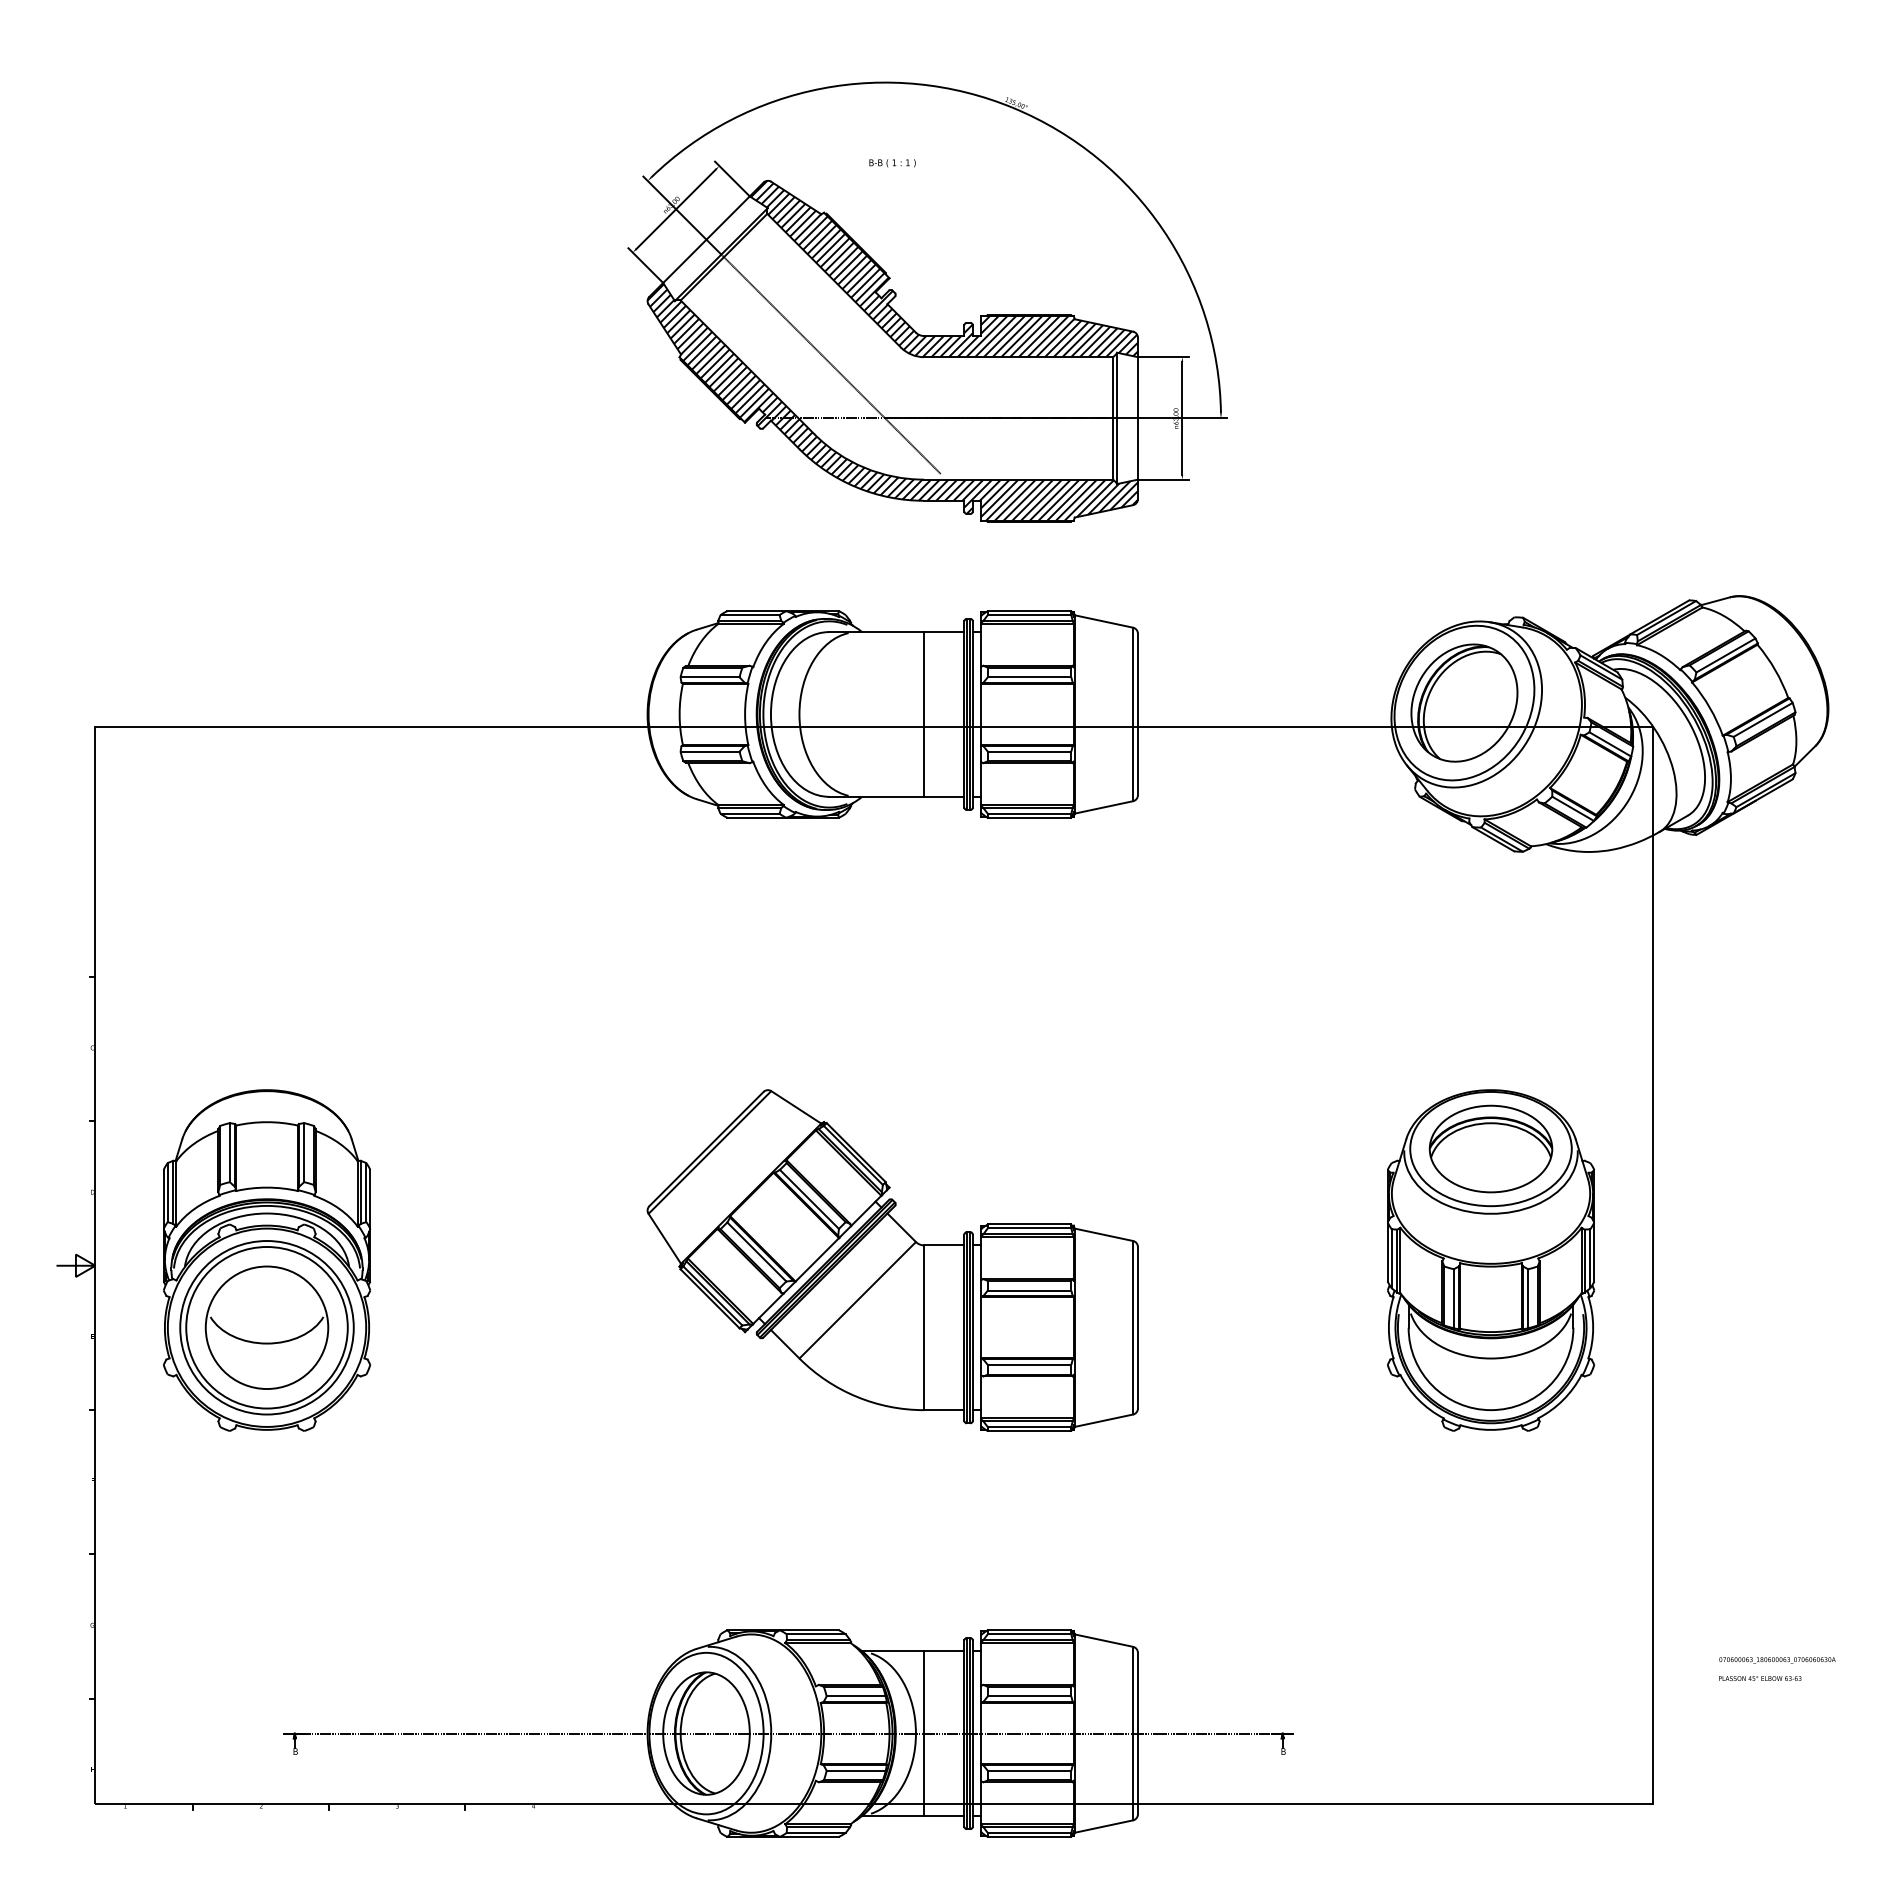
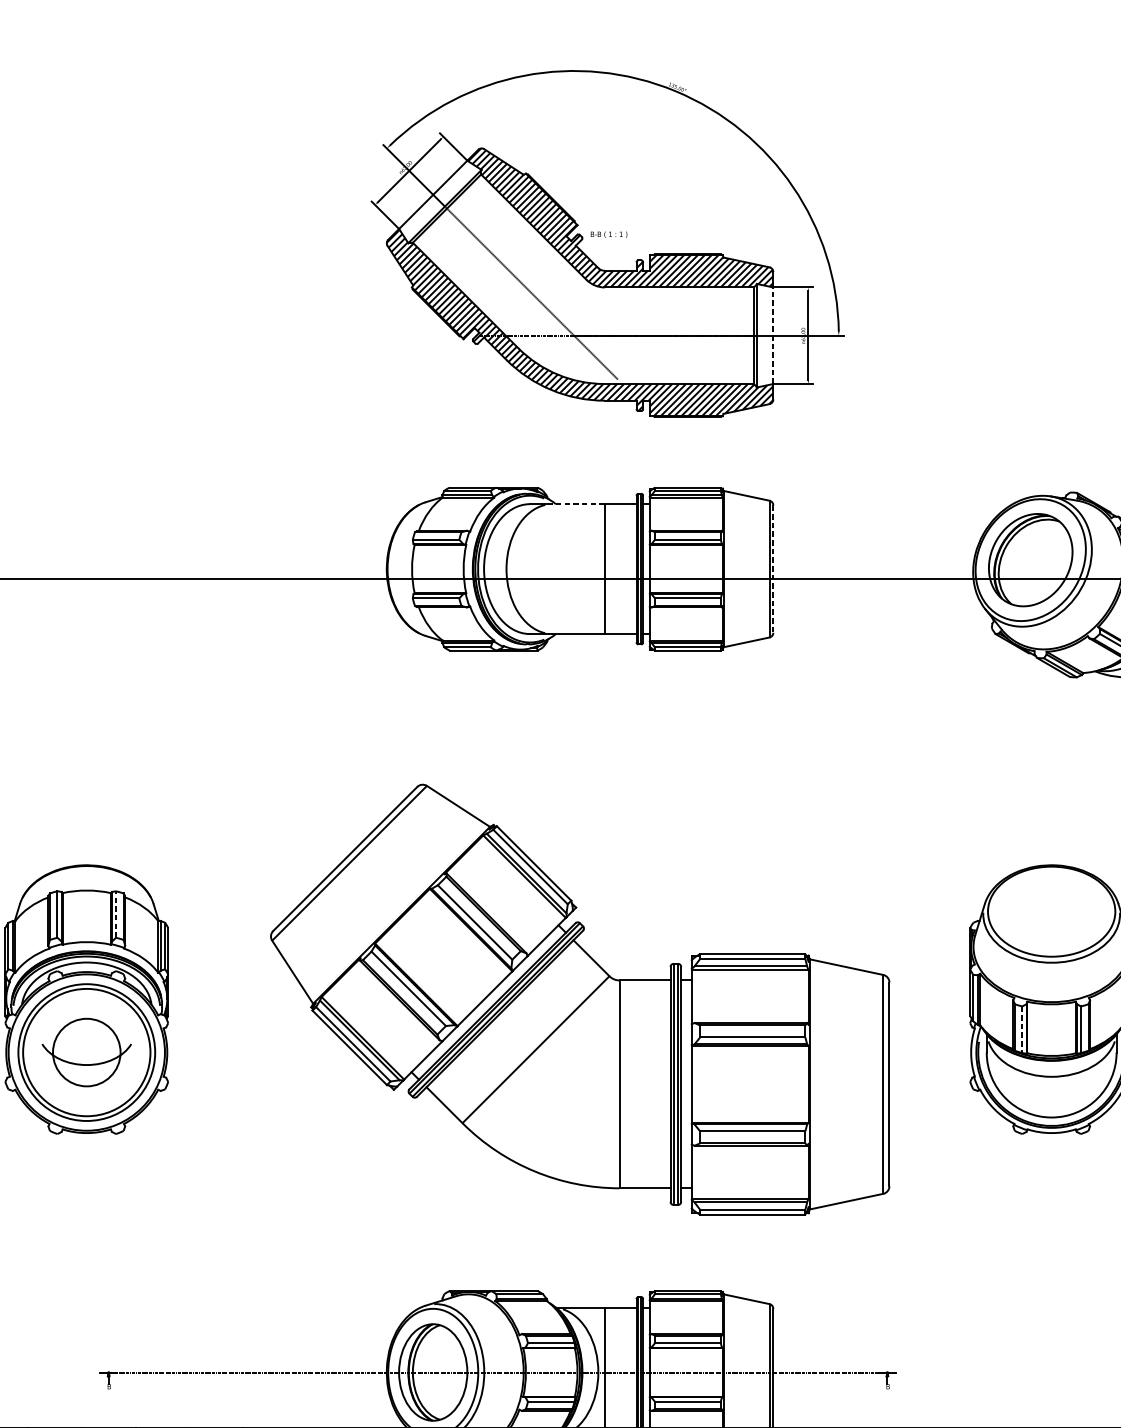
text: (892, 163) -> (609, 234), moved
line: (1137, 417) -> (772, 335), solid -> dashed
line: (890, 632) -> (578, 504), solid -> dashed
line: (1137, 714) -> (772, 569), solid -> dashed
part: (1490, 1148) -> (1051, 911), removed
line: (304, 1152) -> (116, 914), solid -> dashed
part: (892, 1260) -> (579, 999), size x1.6
line: (1453, 1298) -> (1022, 1029), solid -> dashed
circle: (266, 1327) -> (86, 1052), size x0.7

